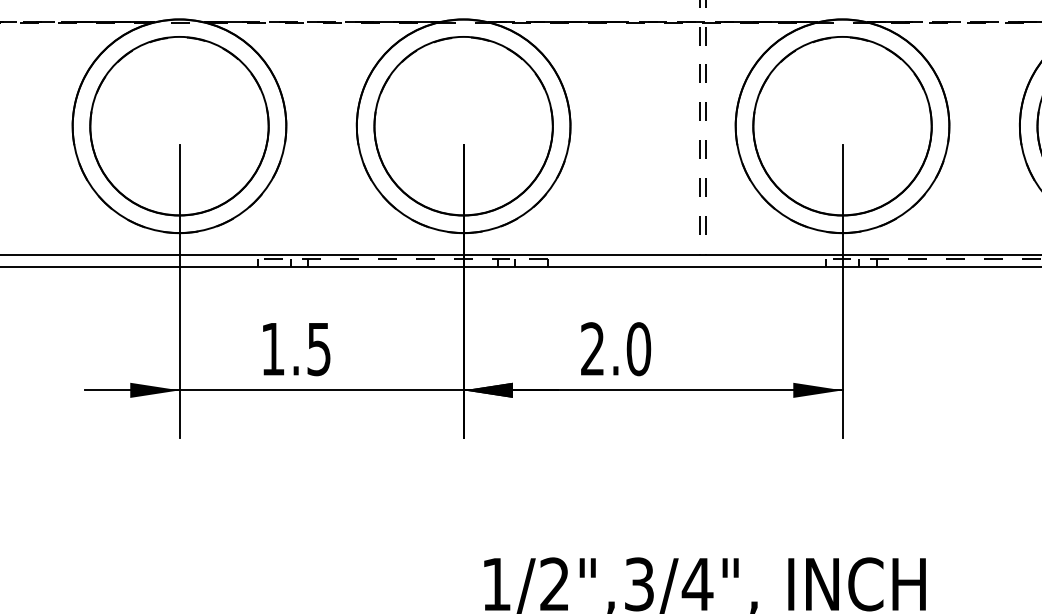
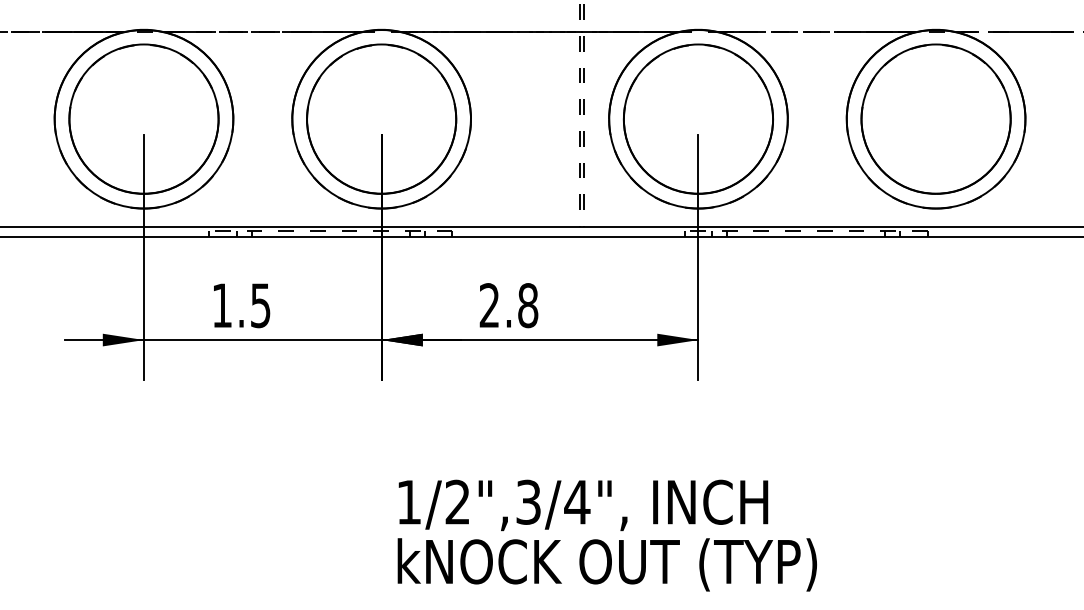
text: (639, 349) -> (528, 305), 2.0 -> 2.8

